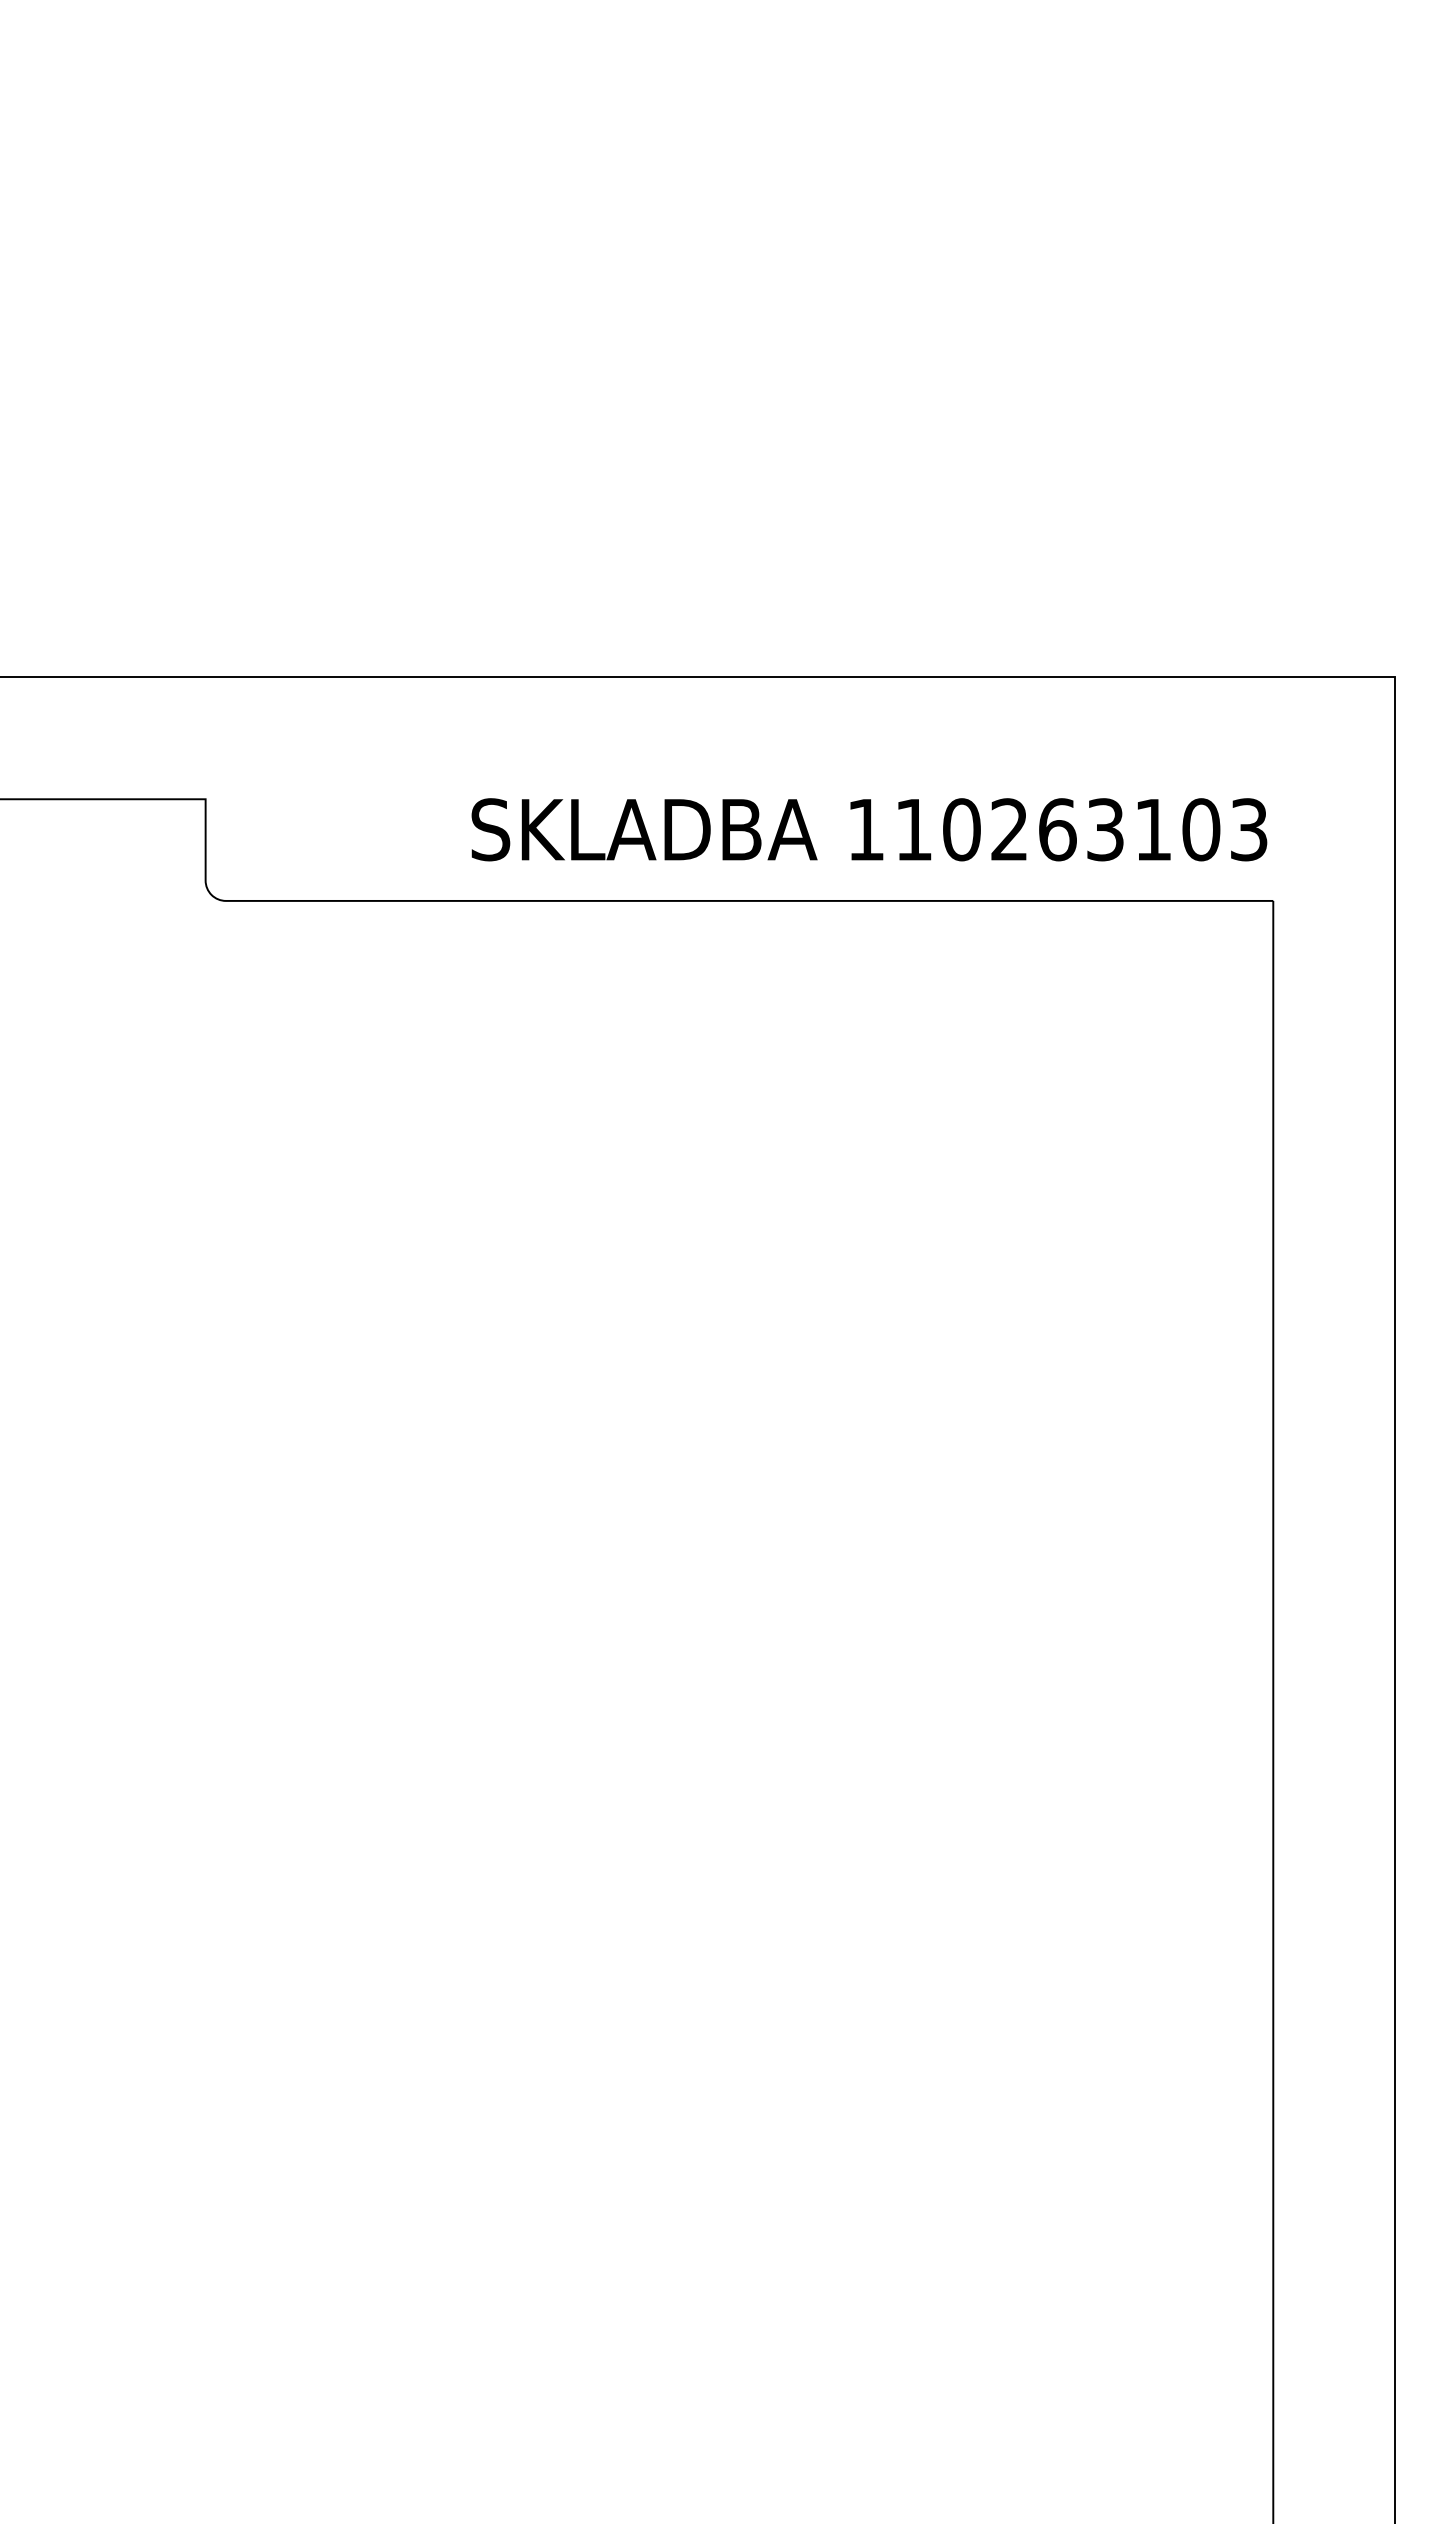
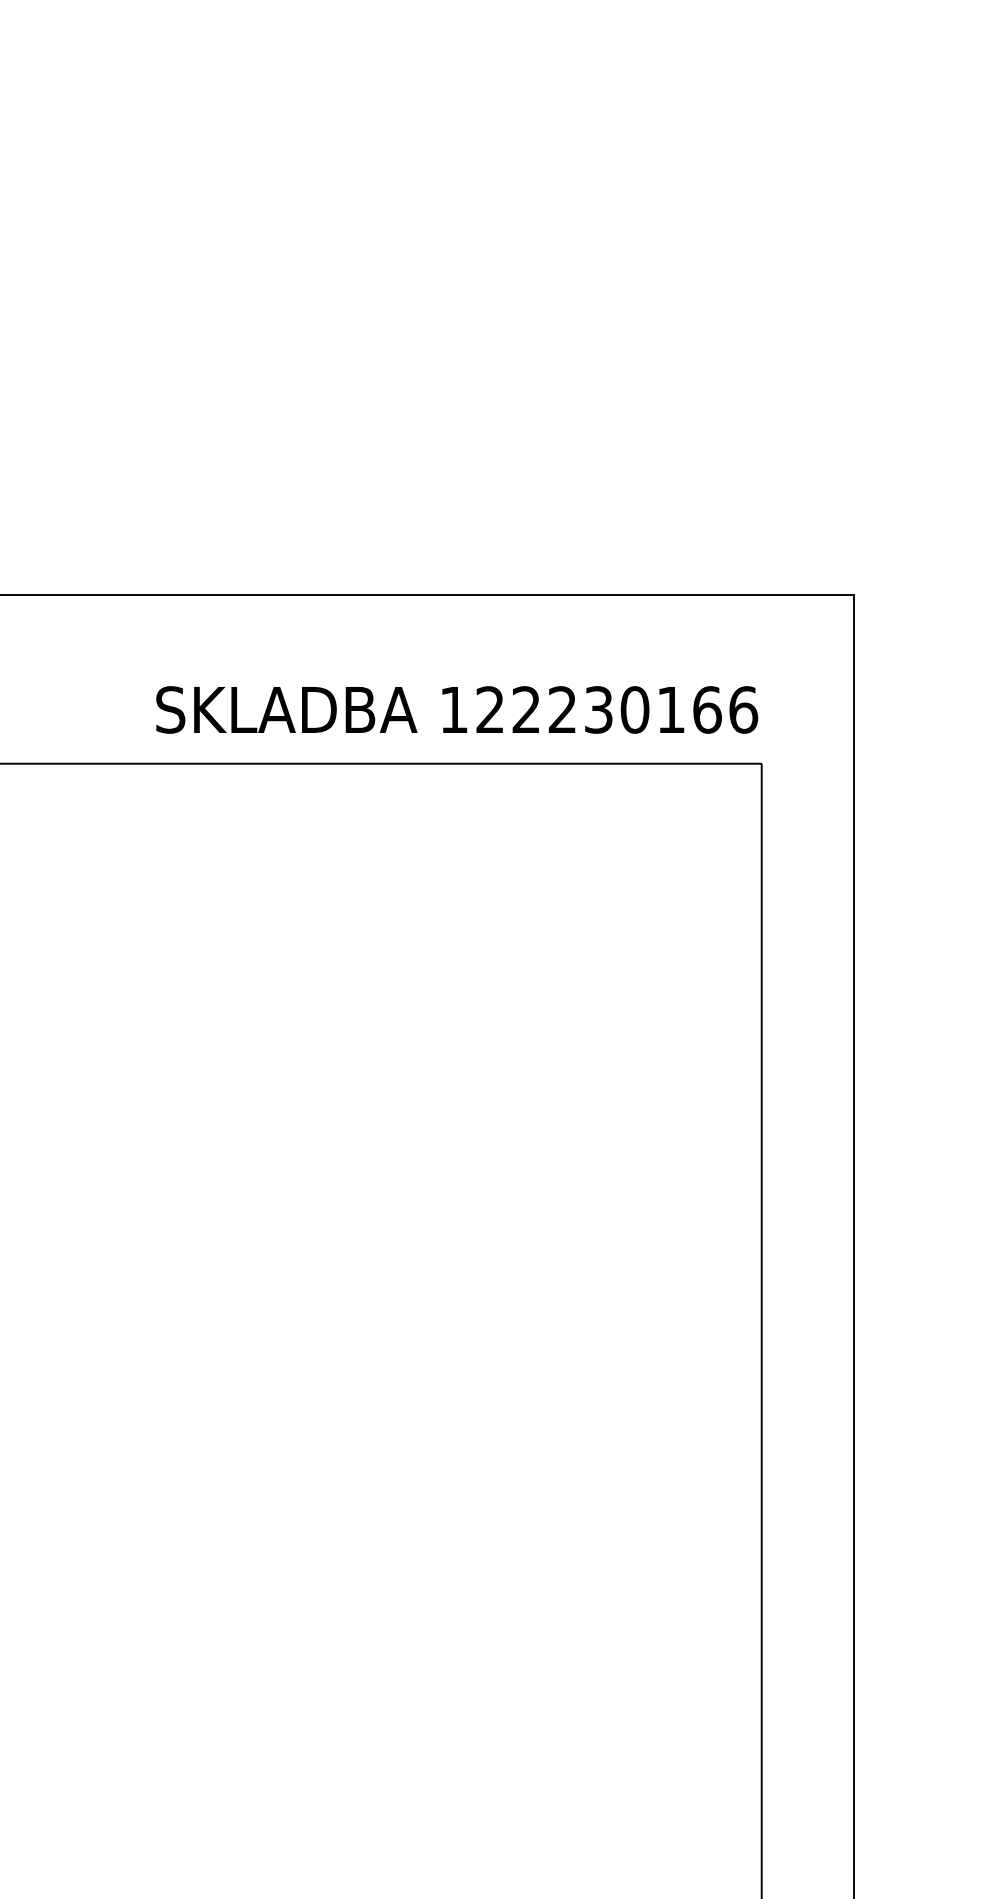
text: (1081, 829) -> (616, 709), 110263103 -> 122230166

